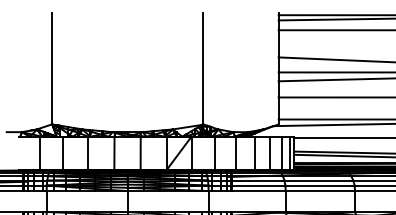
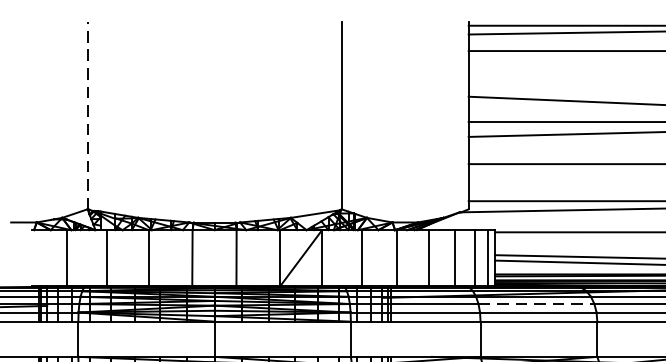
line: (52, 68) -> (88, 115), solid -> dashed
line: (319, 180) -> (537, 303), solid -> dashed

